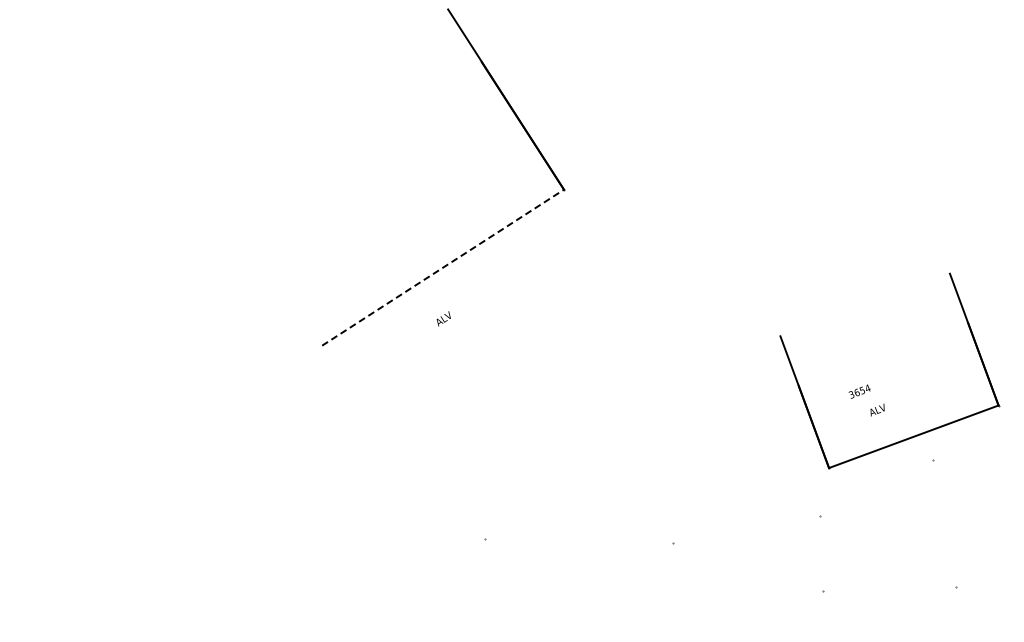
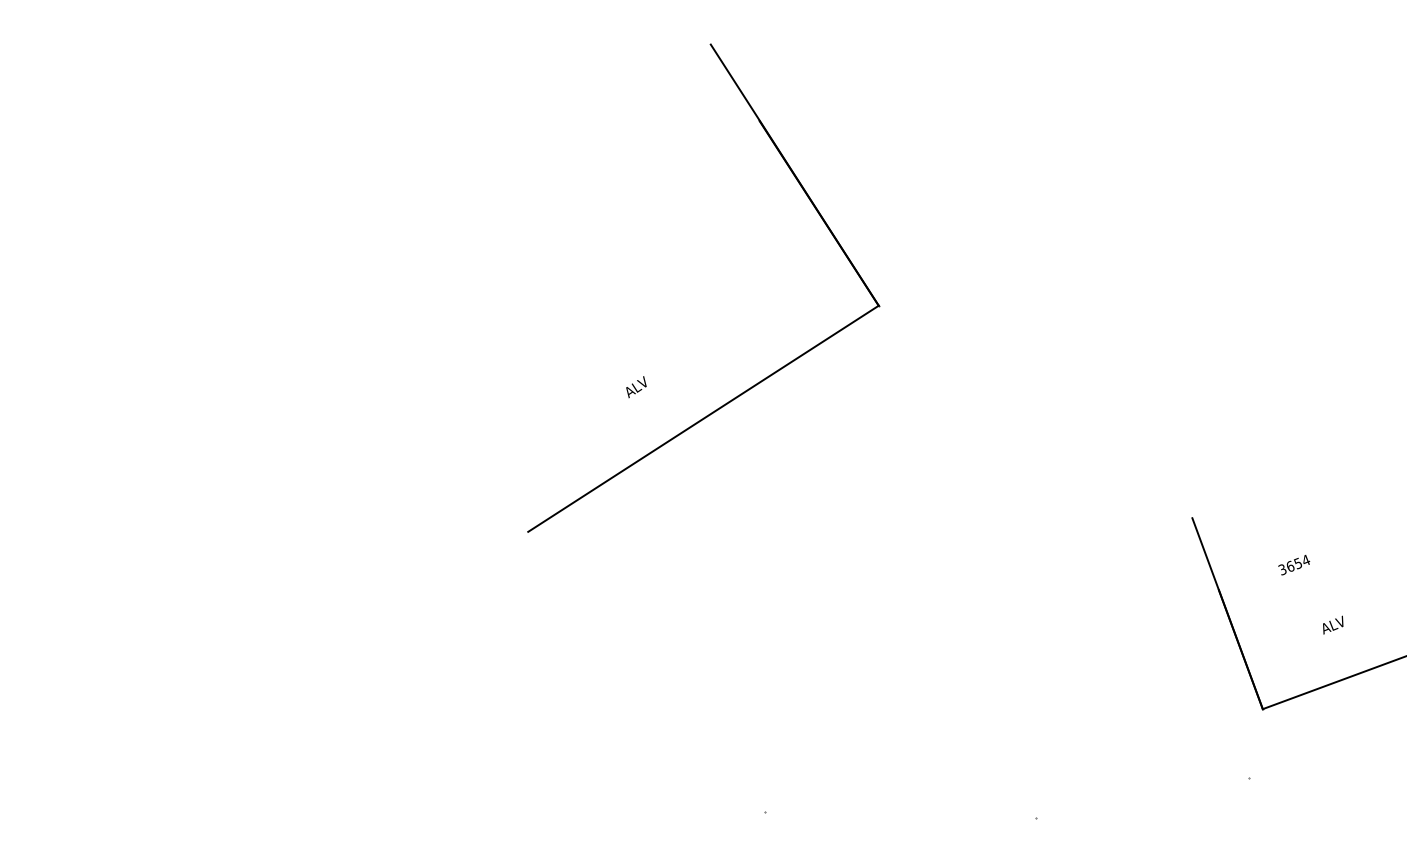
line: (443, 267) -> (704, 418), dashed -> solid
text: (443, 318) -> (635, 386), moved
text: (859, 391) -> (1293, 564), moved

